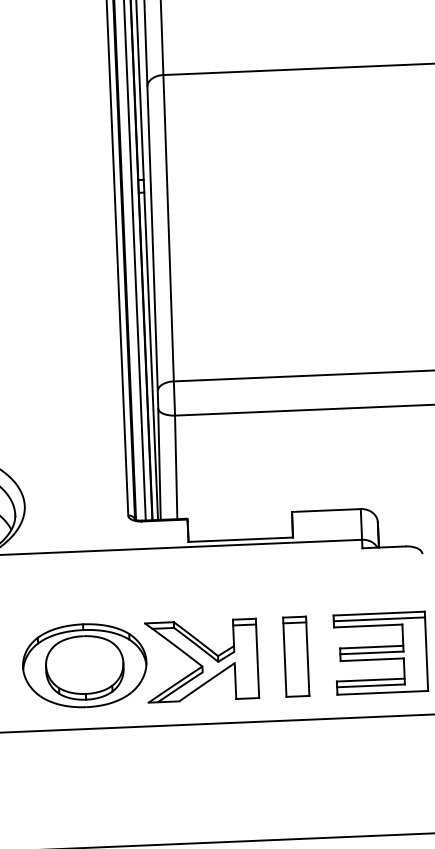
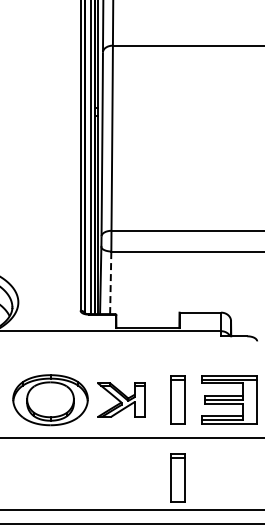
line: (175, 466) -> (110, 282), solid -> dashed
part: (202, 659) -> (121, 399), size x0.7
part: (300, 784) -> (177, 477), added

